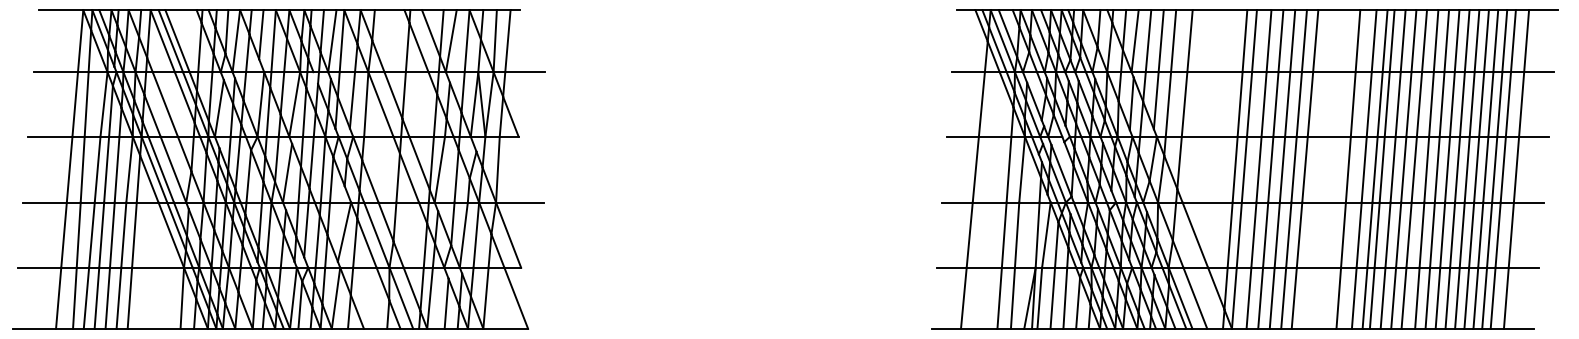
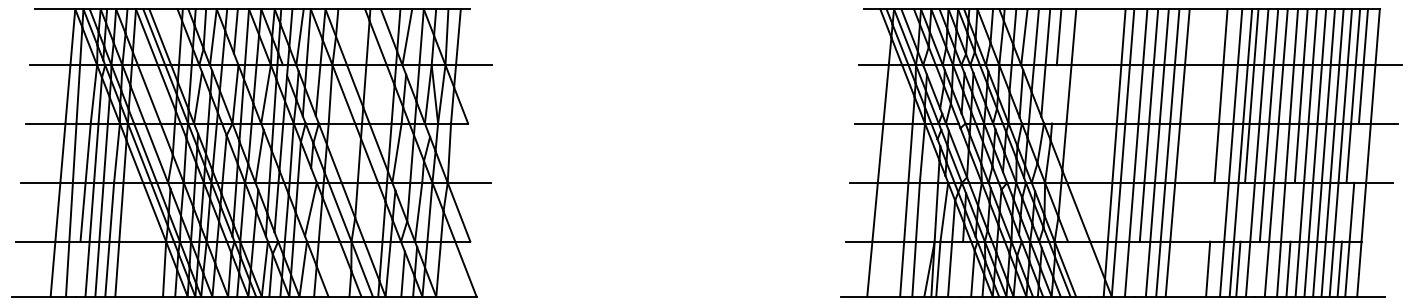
line: (1543, 10) -> (1392, 9), removed
line: (1168, 104) -> (1054, 94), removed
line: (1503, 168) -> (1356, 152), removed
line: (1343, 234) -> (1212, 211), removed
line: (1376, 234) -> (1242, 211), removed
line: (1432, 234) -> (1292, 211), removed
line: (1488, 234) -> (1343, 211), removed
line: (1523, 267) -> (1374, 241), removed
line: (85, 297) -> (77, 268), removed
line: (1065, 297) -> (961, 268), removed
line: (1195, 297) -> (1078, 268), removed
line: (1260, 297) -> (1137, 268), removed
line: (1393, 297) -> (1257, 268), removed

